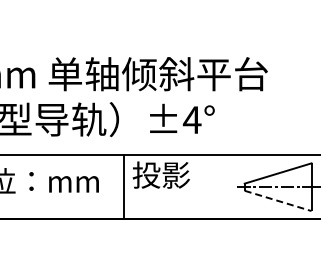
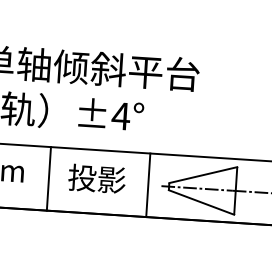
text: (160, 174) -> (96, 178), moved
line: (223, 187) -> (147, 185), added
line: (278, 200) -> (201, 202), dashed -> solid

